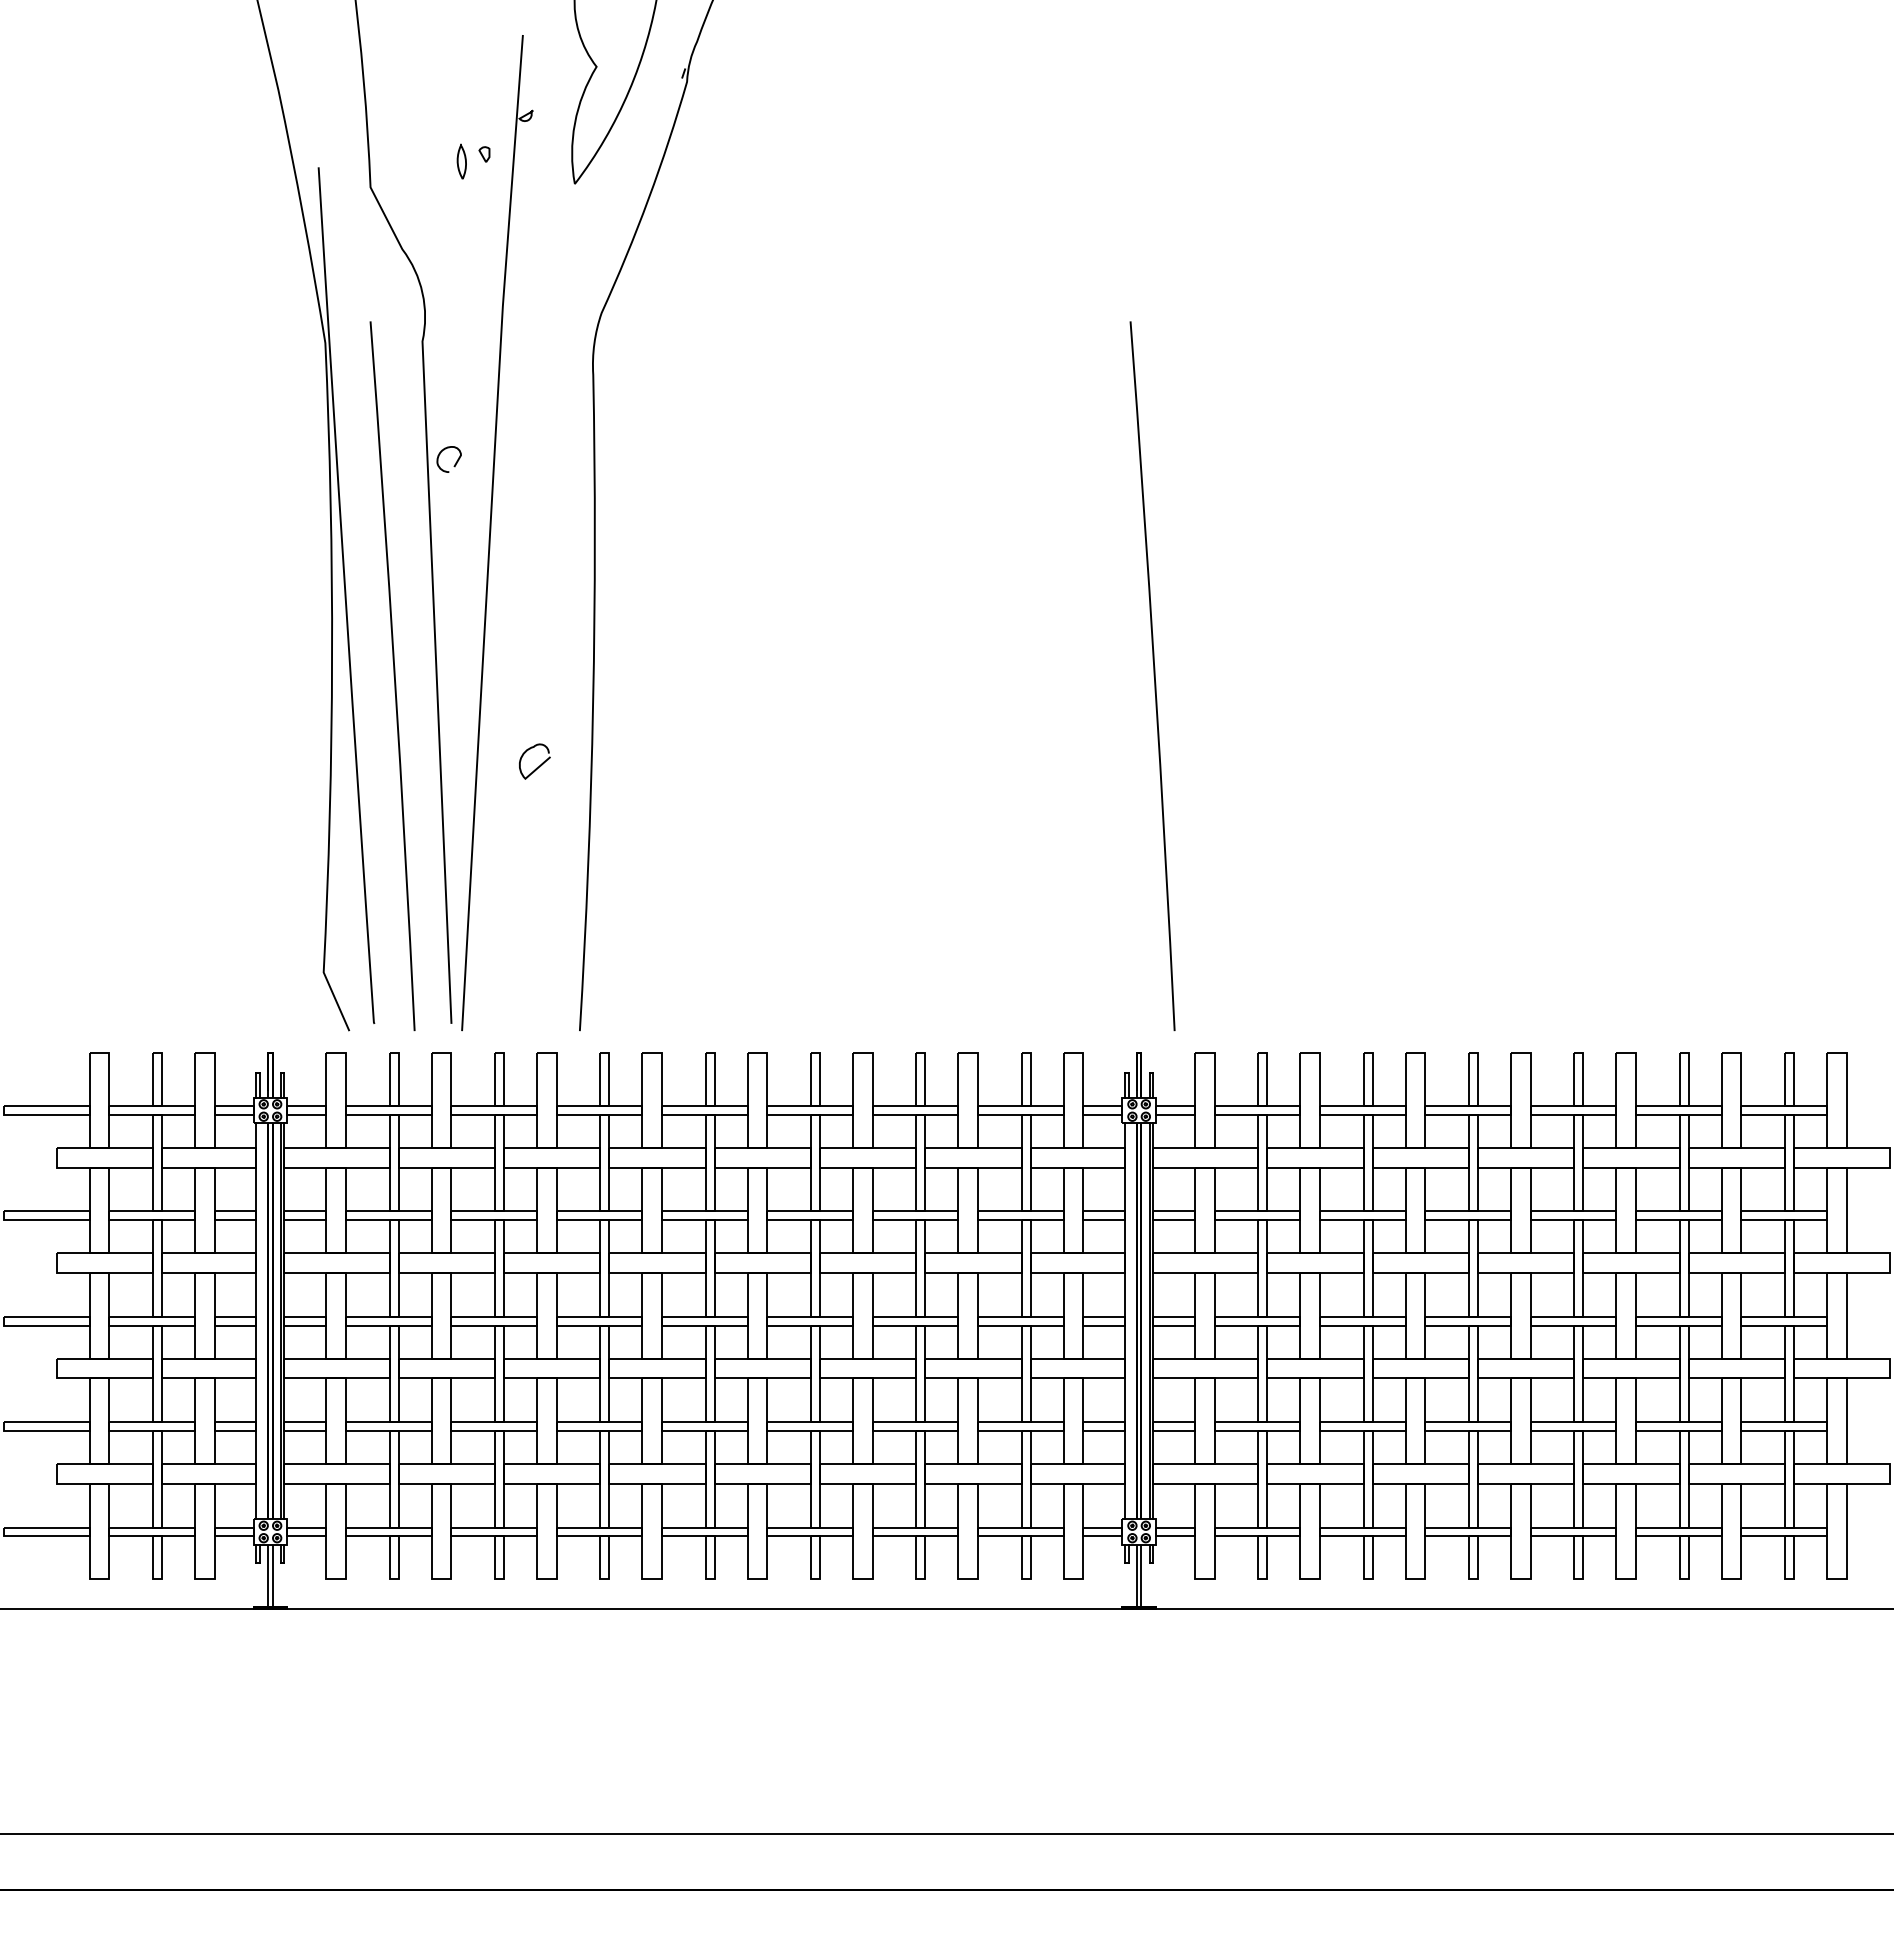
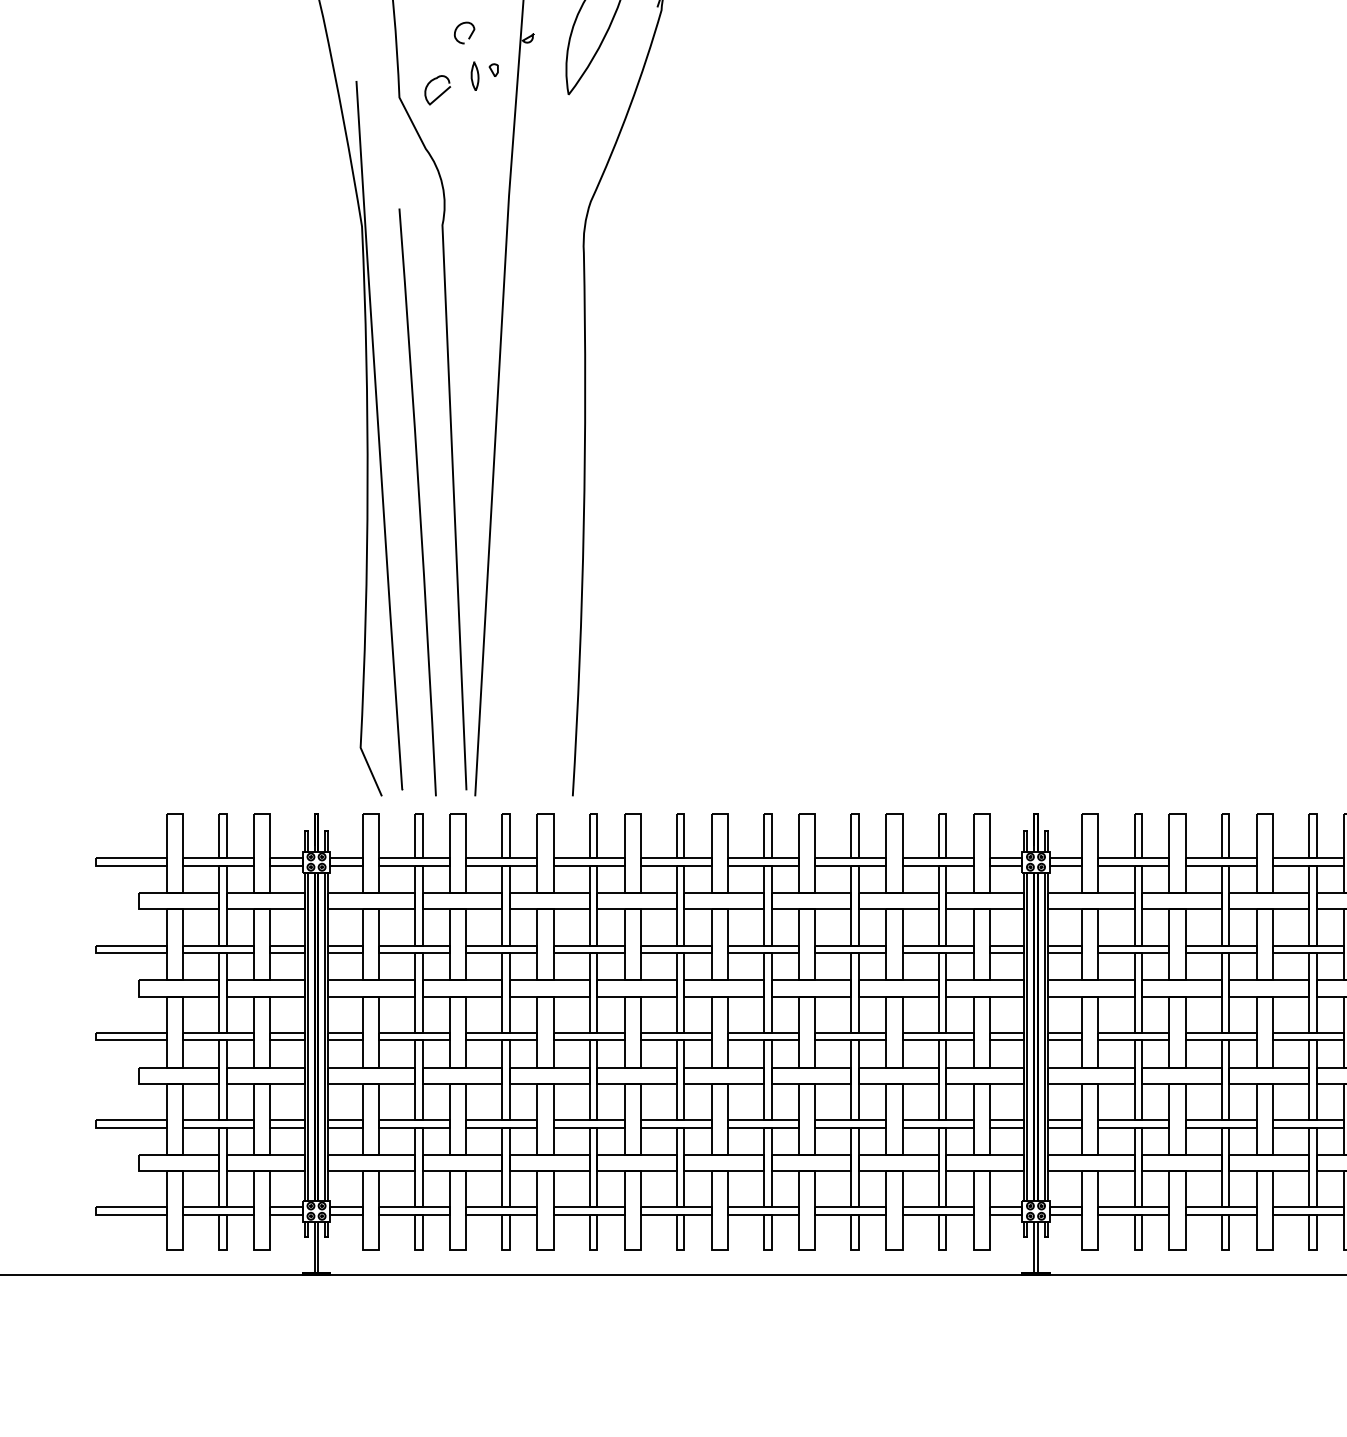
curve: (455, 462) -> (469, 35), moved
curve: (1153, 676) -> (1047, 502), removed
curve: (536, 767) -> (439, 95), moved
line: (259, 1321) -> (307, 1036), added
line: (1128, 1321) -> (1027, 1036), added

